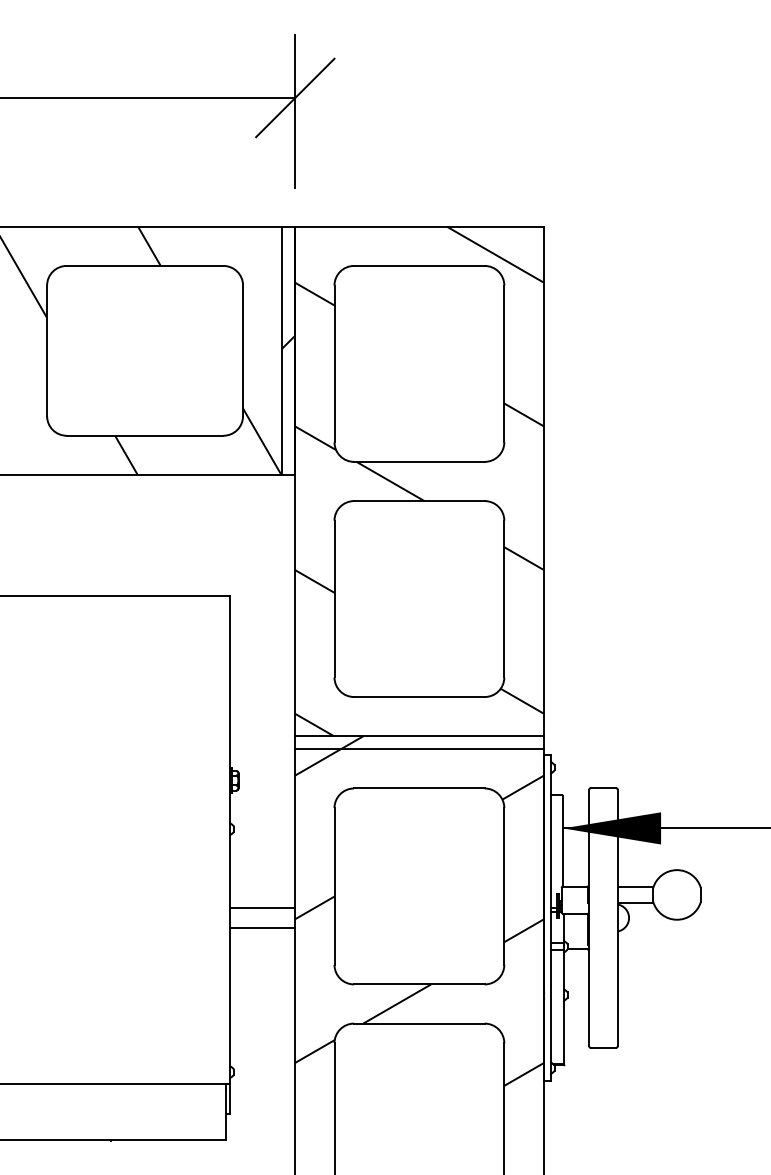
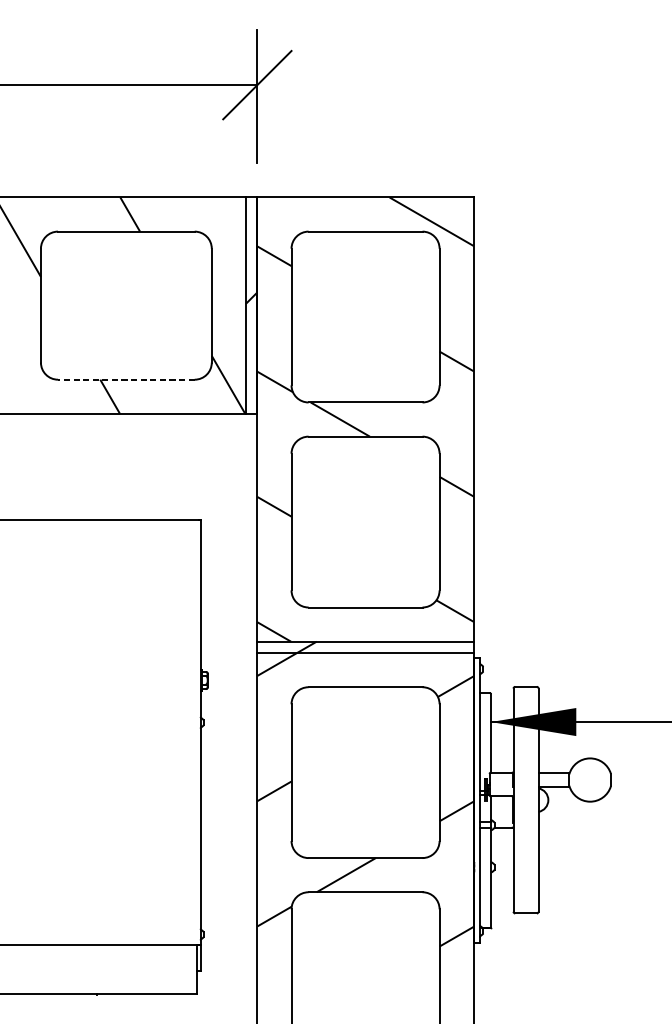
line: (144, 435) -> (125, 379), solid -> dashed
line: (262, 907) -> (228, 791), removed
line: (262, 928) -> (228, 809), removed

